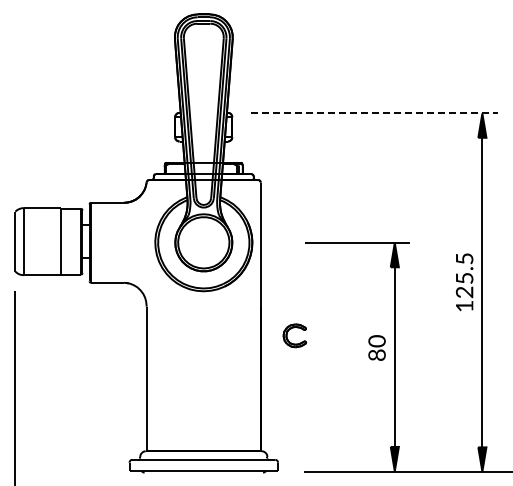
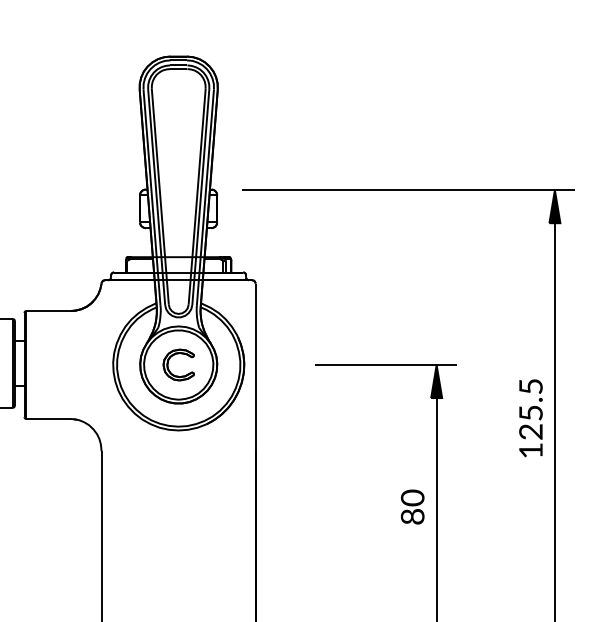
line: (374, 113) -> (409, 190), dashed -> solid
part: (291, 329) -> (174, 356), moved

